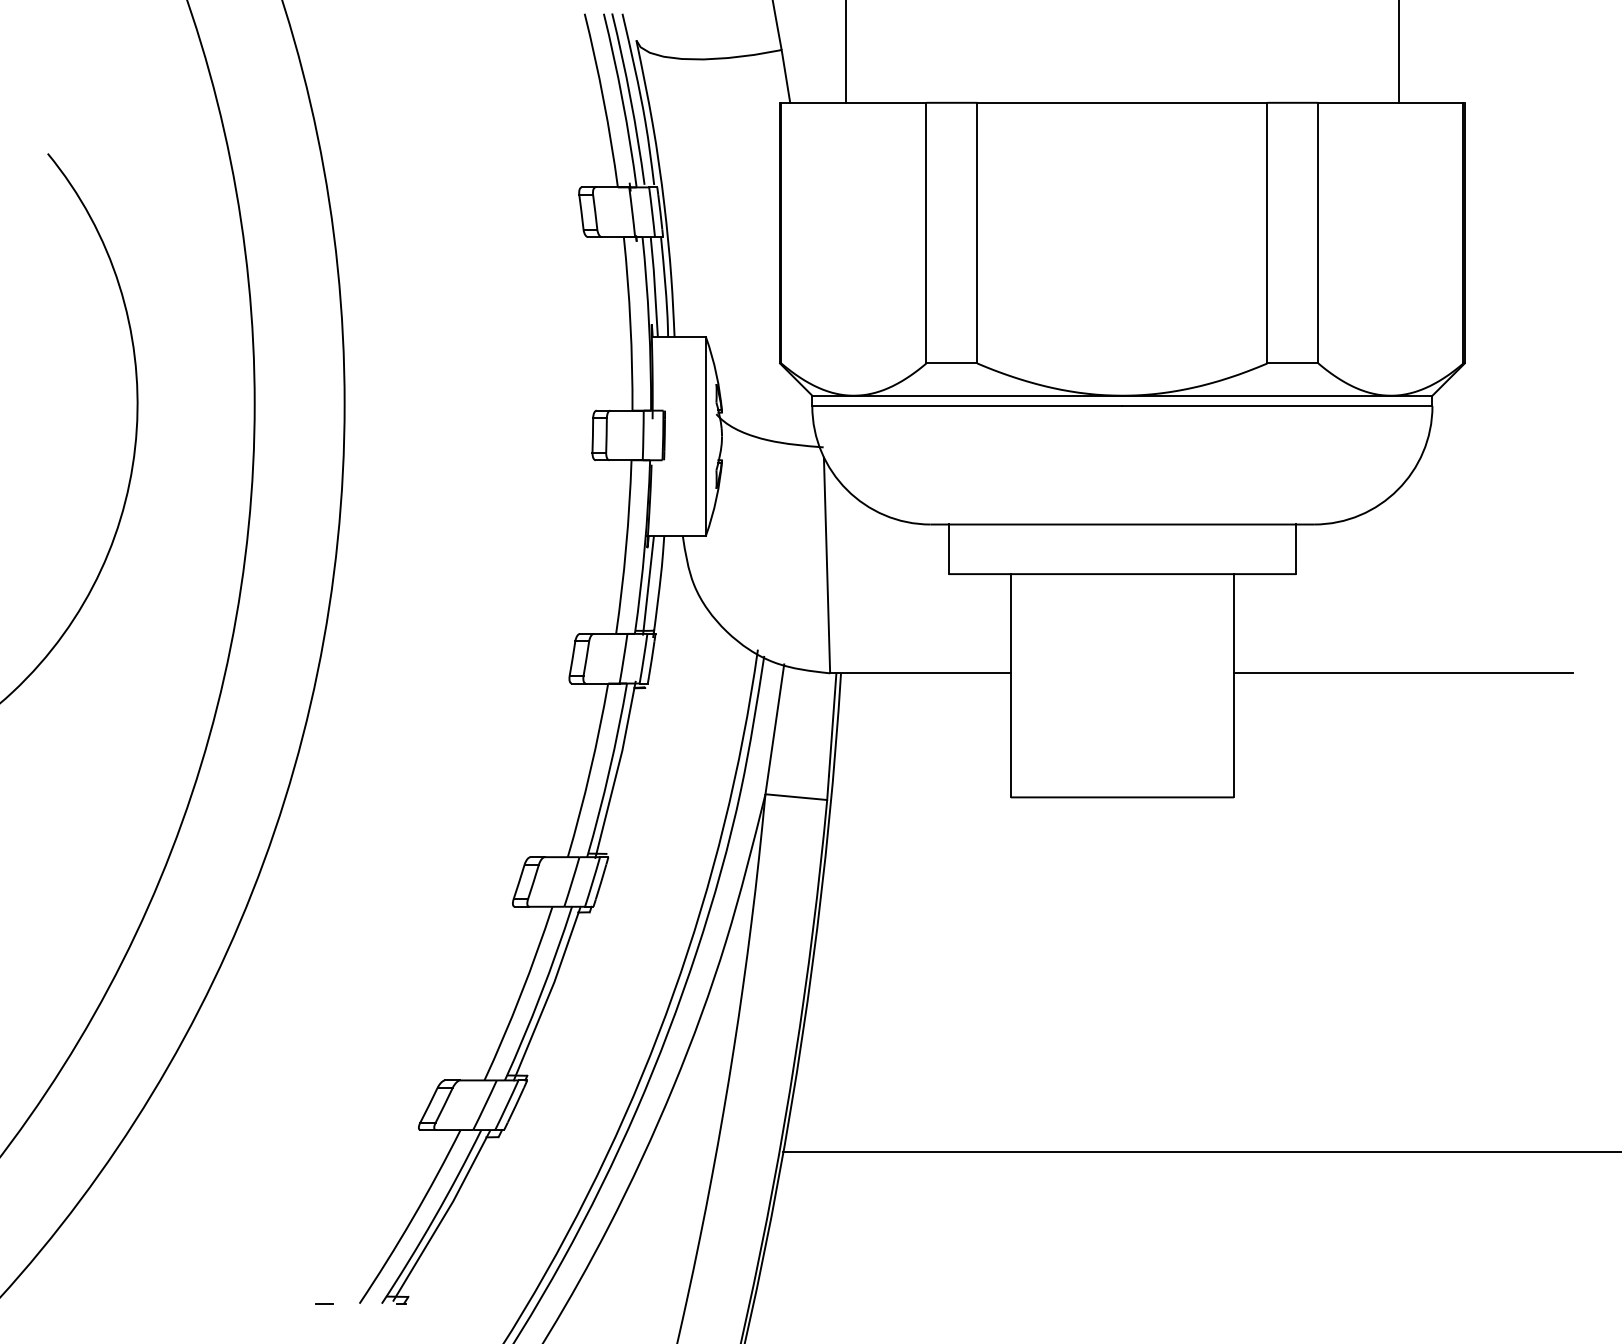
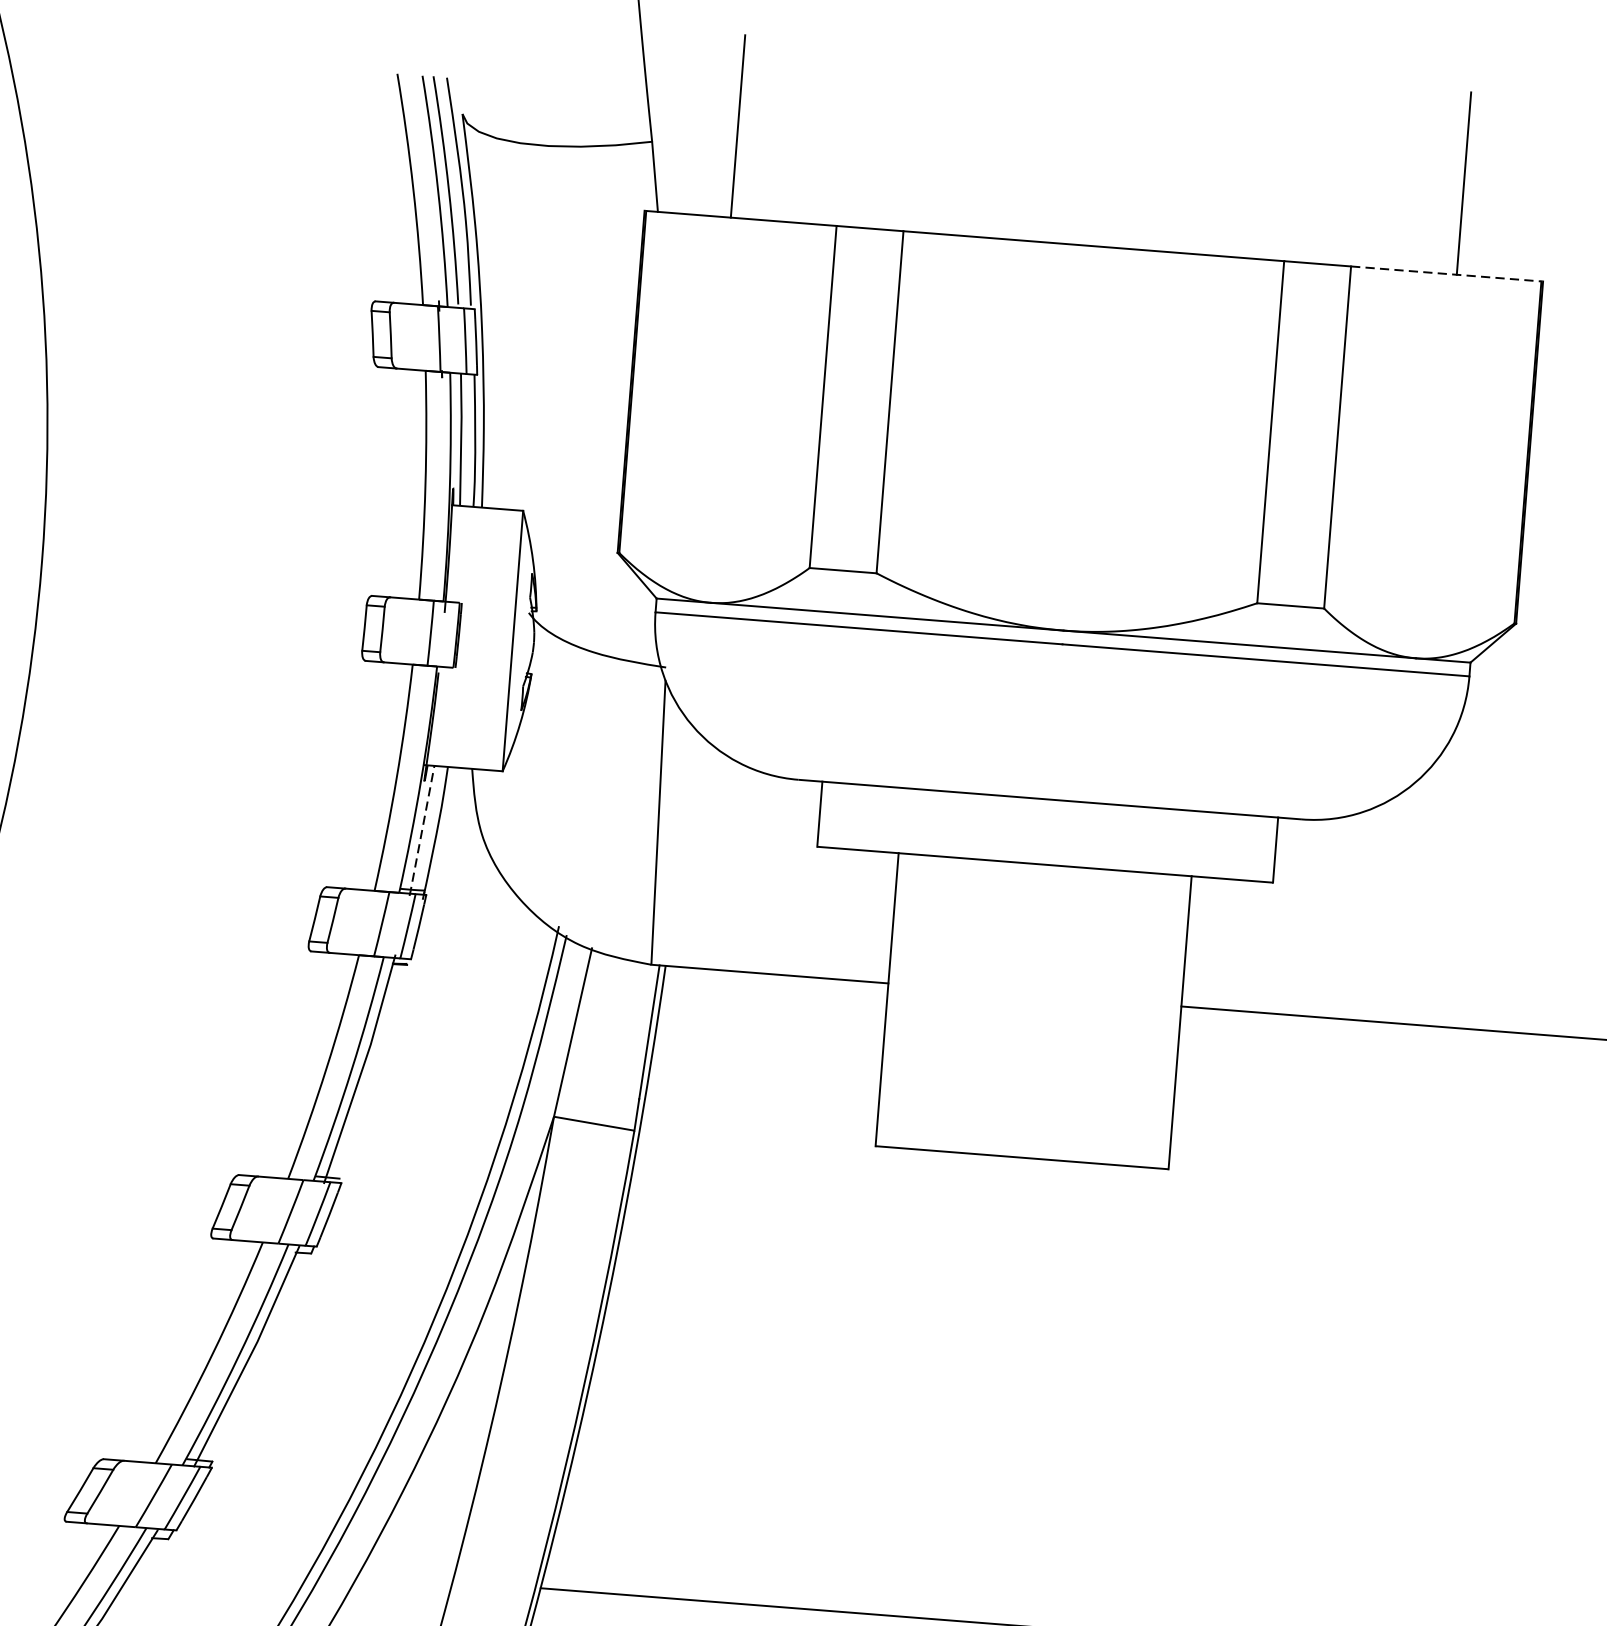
line: (1390, 102) -> (1445, 273), solid -> dashed
line: (648, 586) -> (421, 832), solid -> dashed

